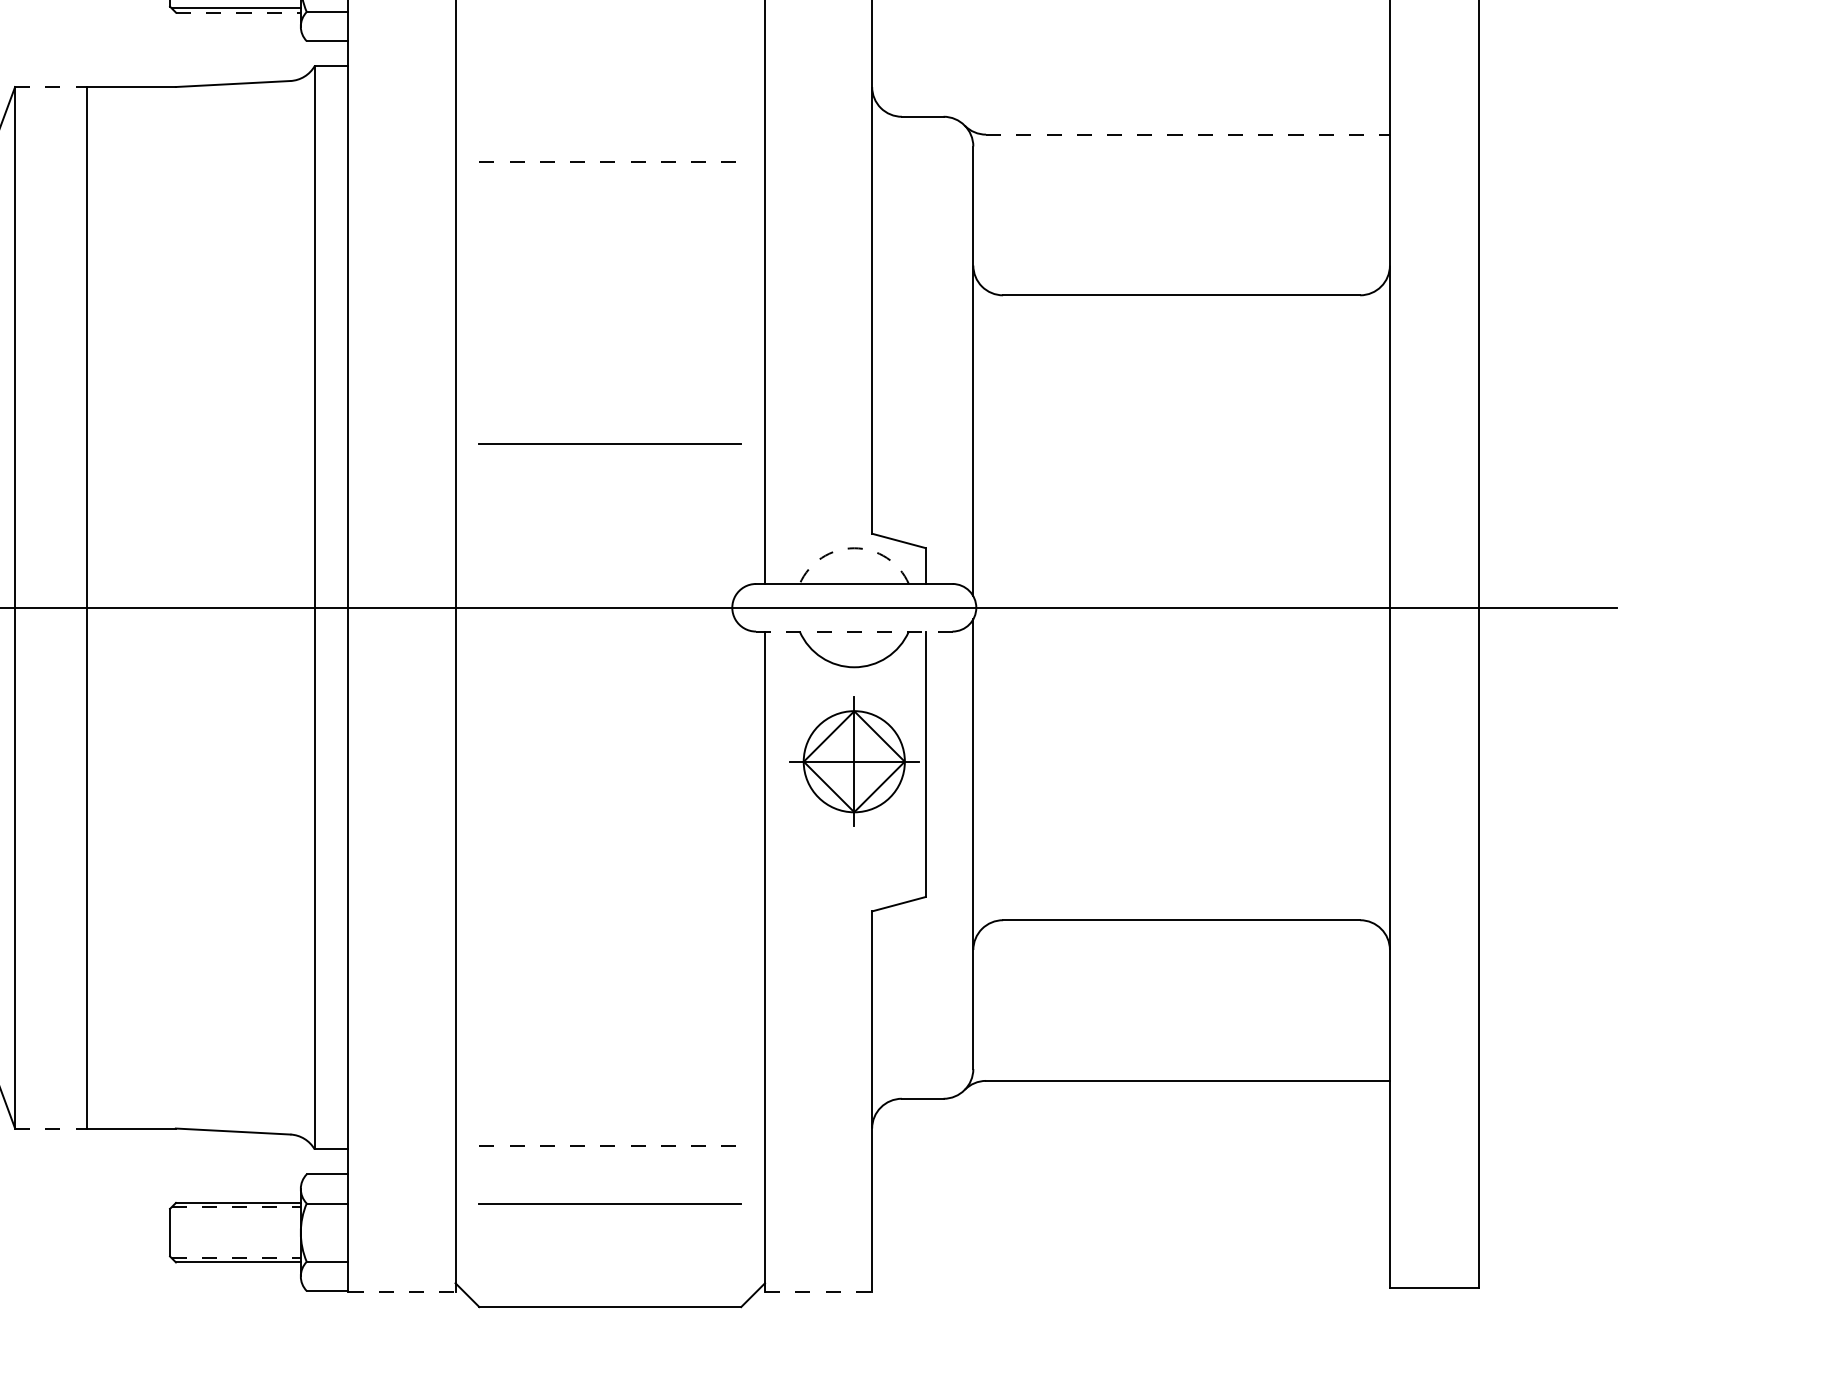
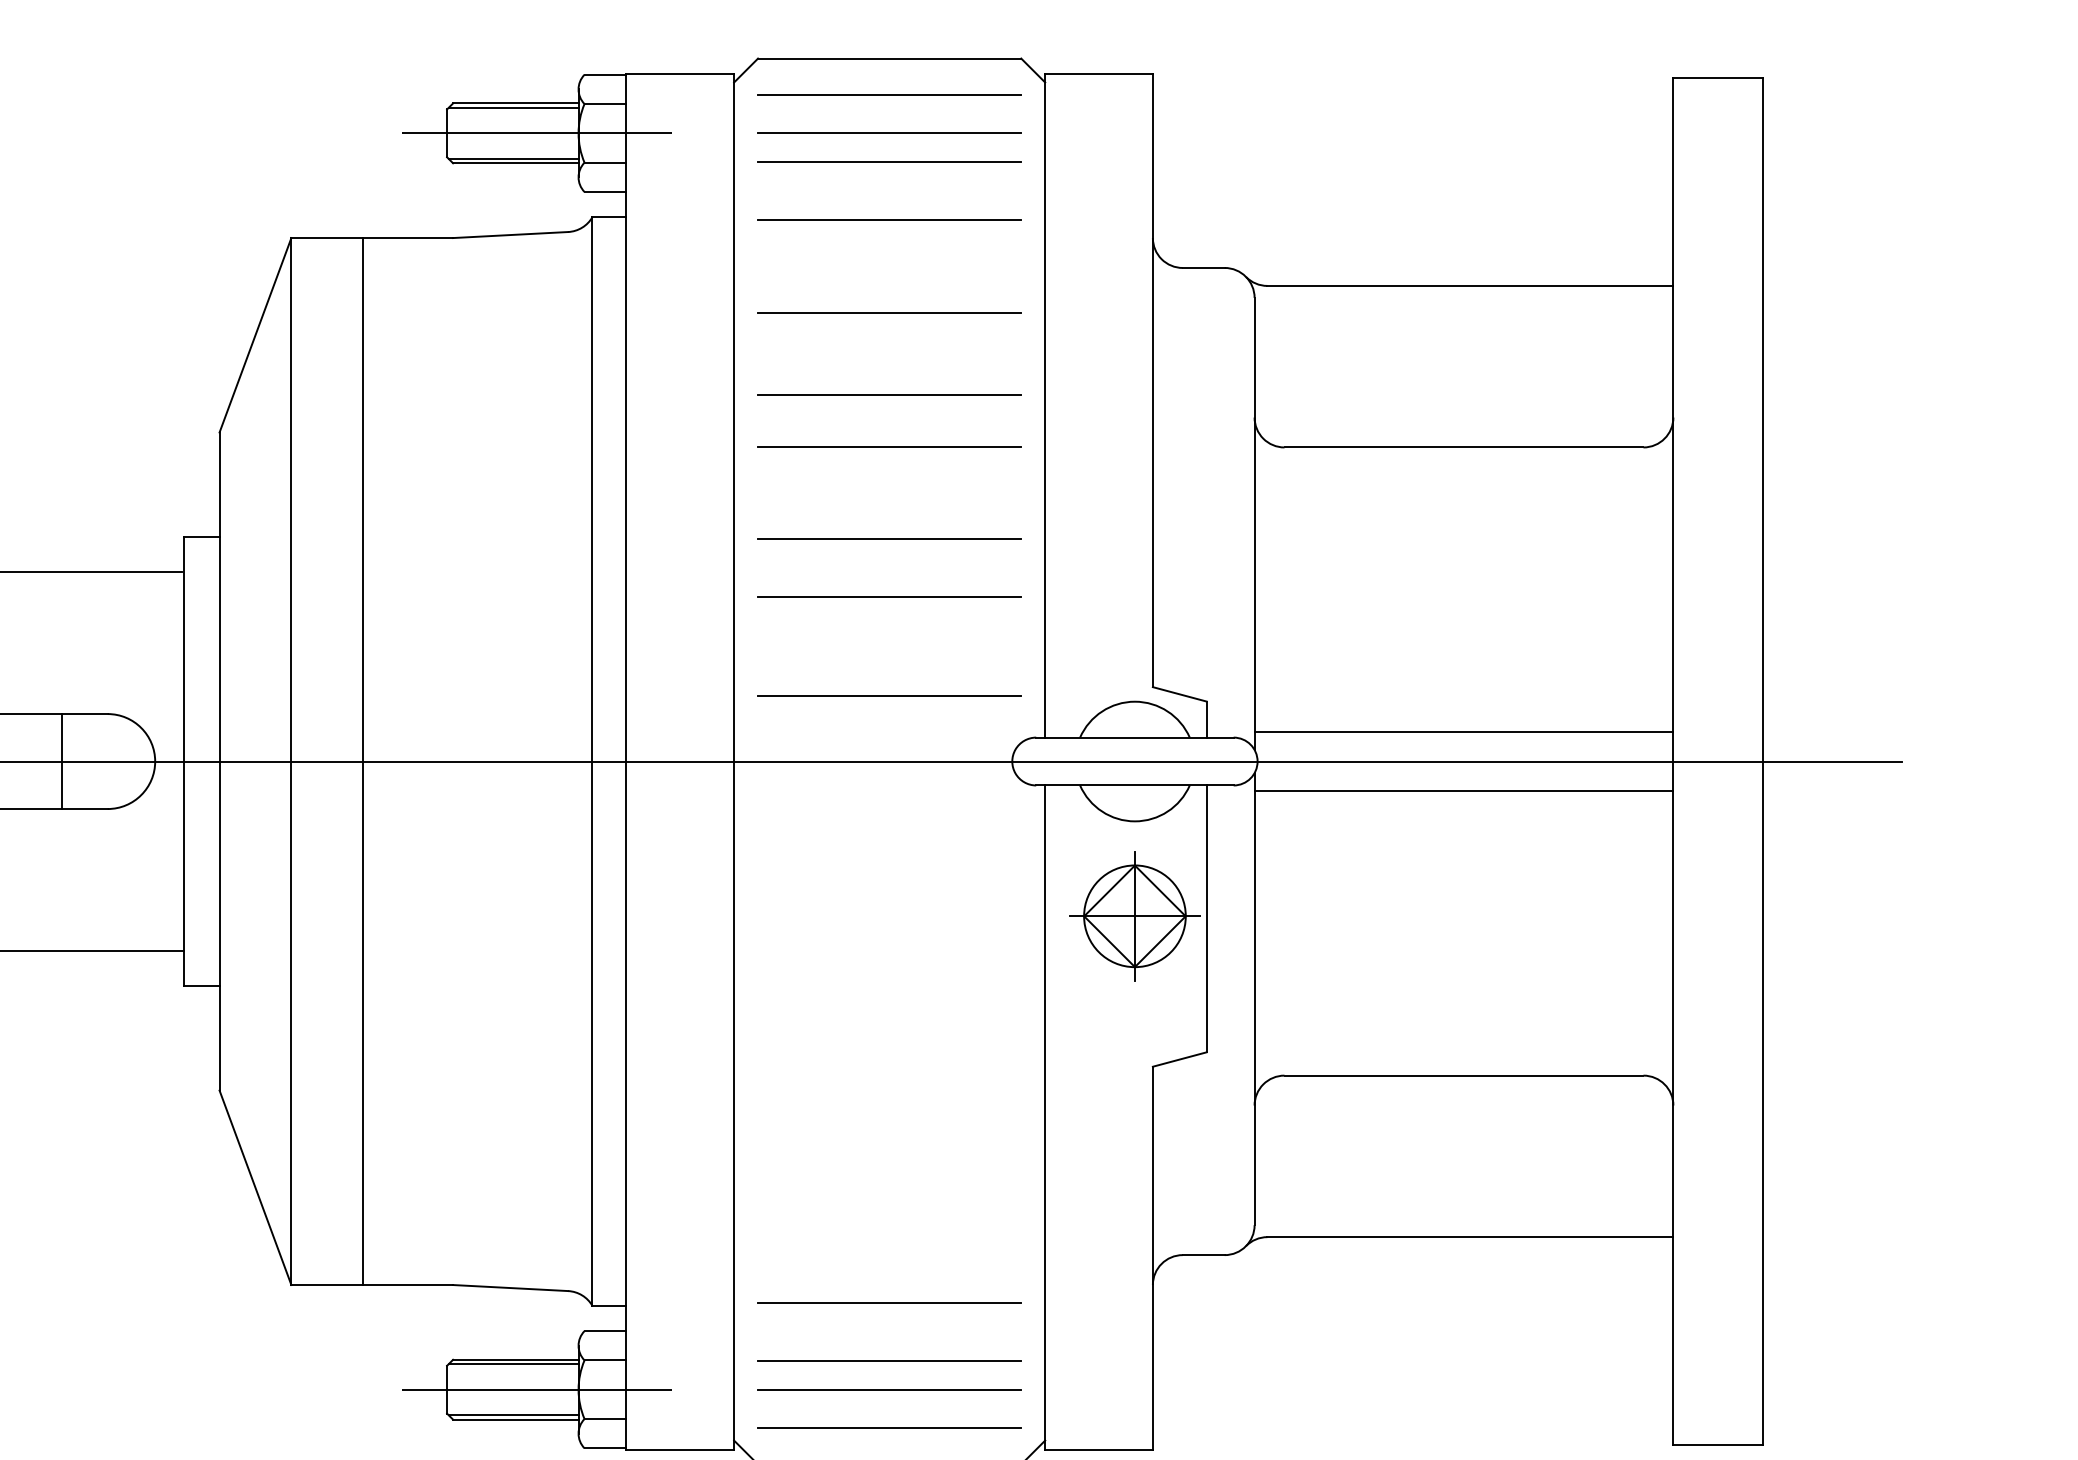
line: (610, 10) -> (889, 161), added
line: (238, 12) -> (515, 163), dashed -> solid
line: (610, 69) -> (889, 220), added
line: (51, 87) -> (327, 238), dashed -> solid
line: (1188, 134) -> (1470, 285), dashed -> solid
line: (610, 162) -> (889, 313), dashed -> solid
line: (610, 242) -> (889, 394), added
line: (610, 295) -> (889, 447), added
line: (610, 386) -> (889, 539), added
line: (610, 542) -> (889, 695), added
arc: (853, 548) -> (1134, 701), dashed -> solid
line: (1181, 577) -> (1463, 731), added
line: (853, 631) -> (1134, 785), dashed -> solid
line: (1181, 637) -> (1463, 791), added
line: (51, 1129) -> (327, 1285), dashed -> solid
line: (610, 1145) -> (889, 1302), dashed -> solid
line: (236, 1207) -> (513, 1364), dashed -> solid
line: (258, 1232) -> (536, 1389), added
line: (610, 1232) -> (889, 1389), added
line: (236, 1258) -> (513, 1415), dashed -> solid
line: (610, 1271) -> (889, 1428), added
line: (402, 1292) -> (680, 1449), dashed -> solid
line: (819, 1292) -> (1099, 1449), dashed -> solid

